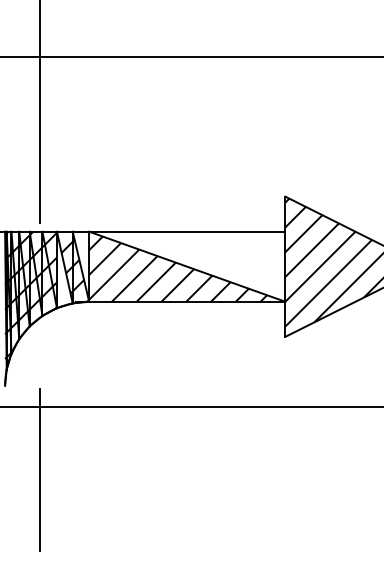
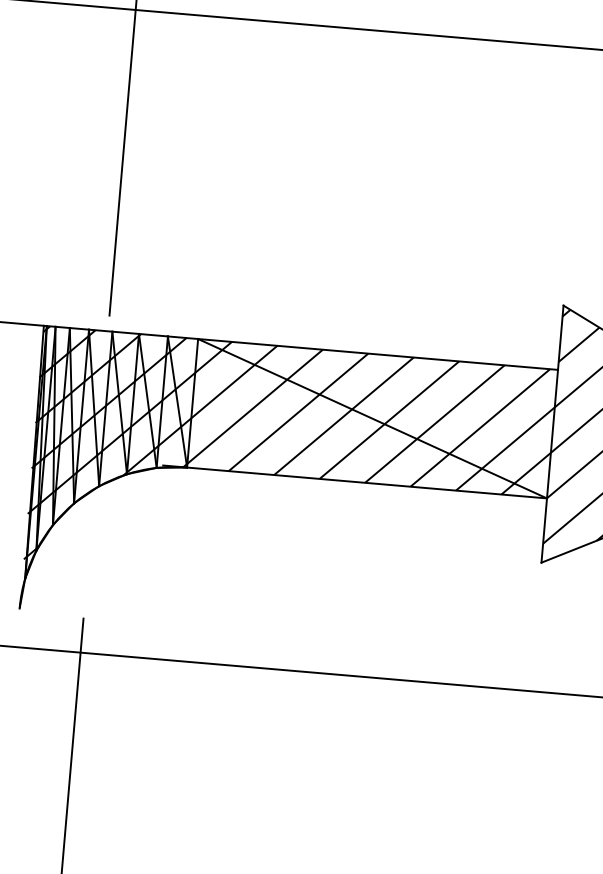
hatch: (81, 265) -> (178, 399), added
hatch: (193, 266) -> (383, 419), added
hatch: (63, 269) -> (145, 404), added

